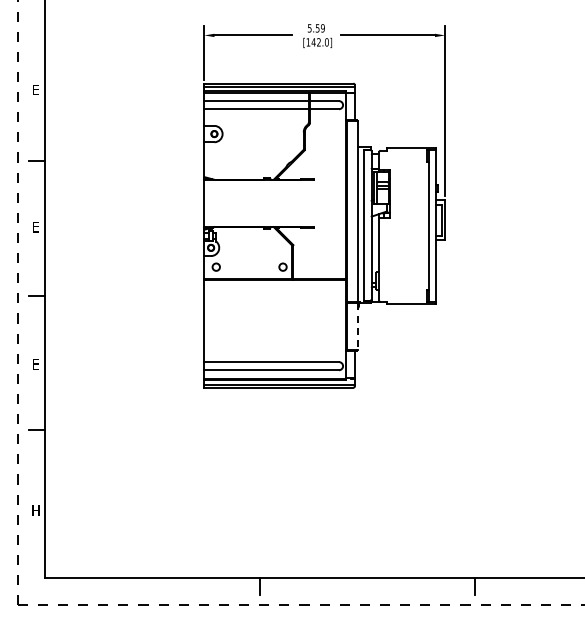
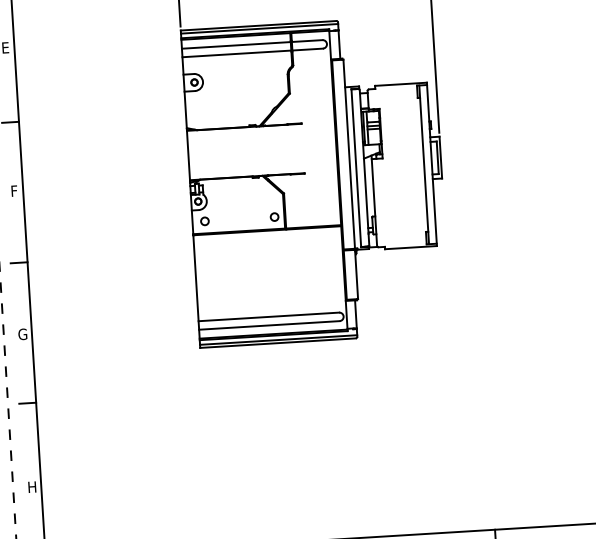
text: (35, 227) -> (13, 191), E -> F
line: (357, 326) -> (356, 274), dashed -> solid
text: (35, 363) -> (22, 333), E -> G

